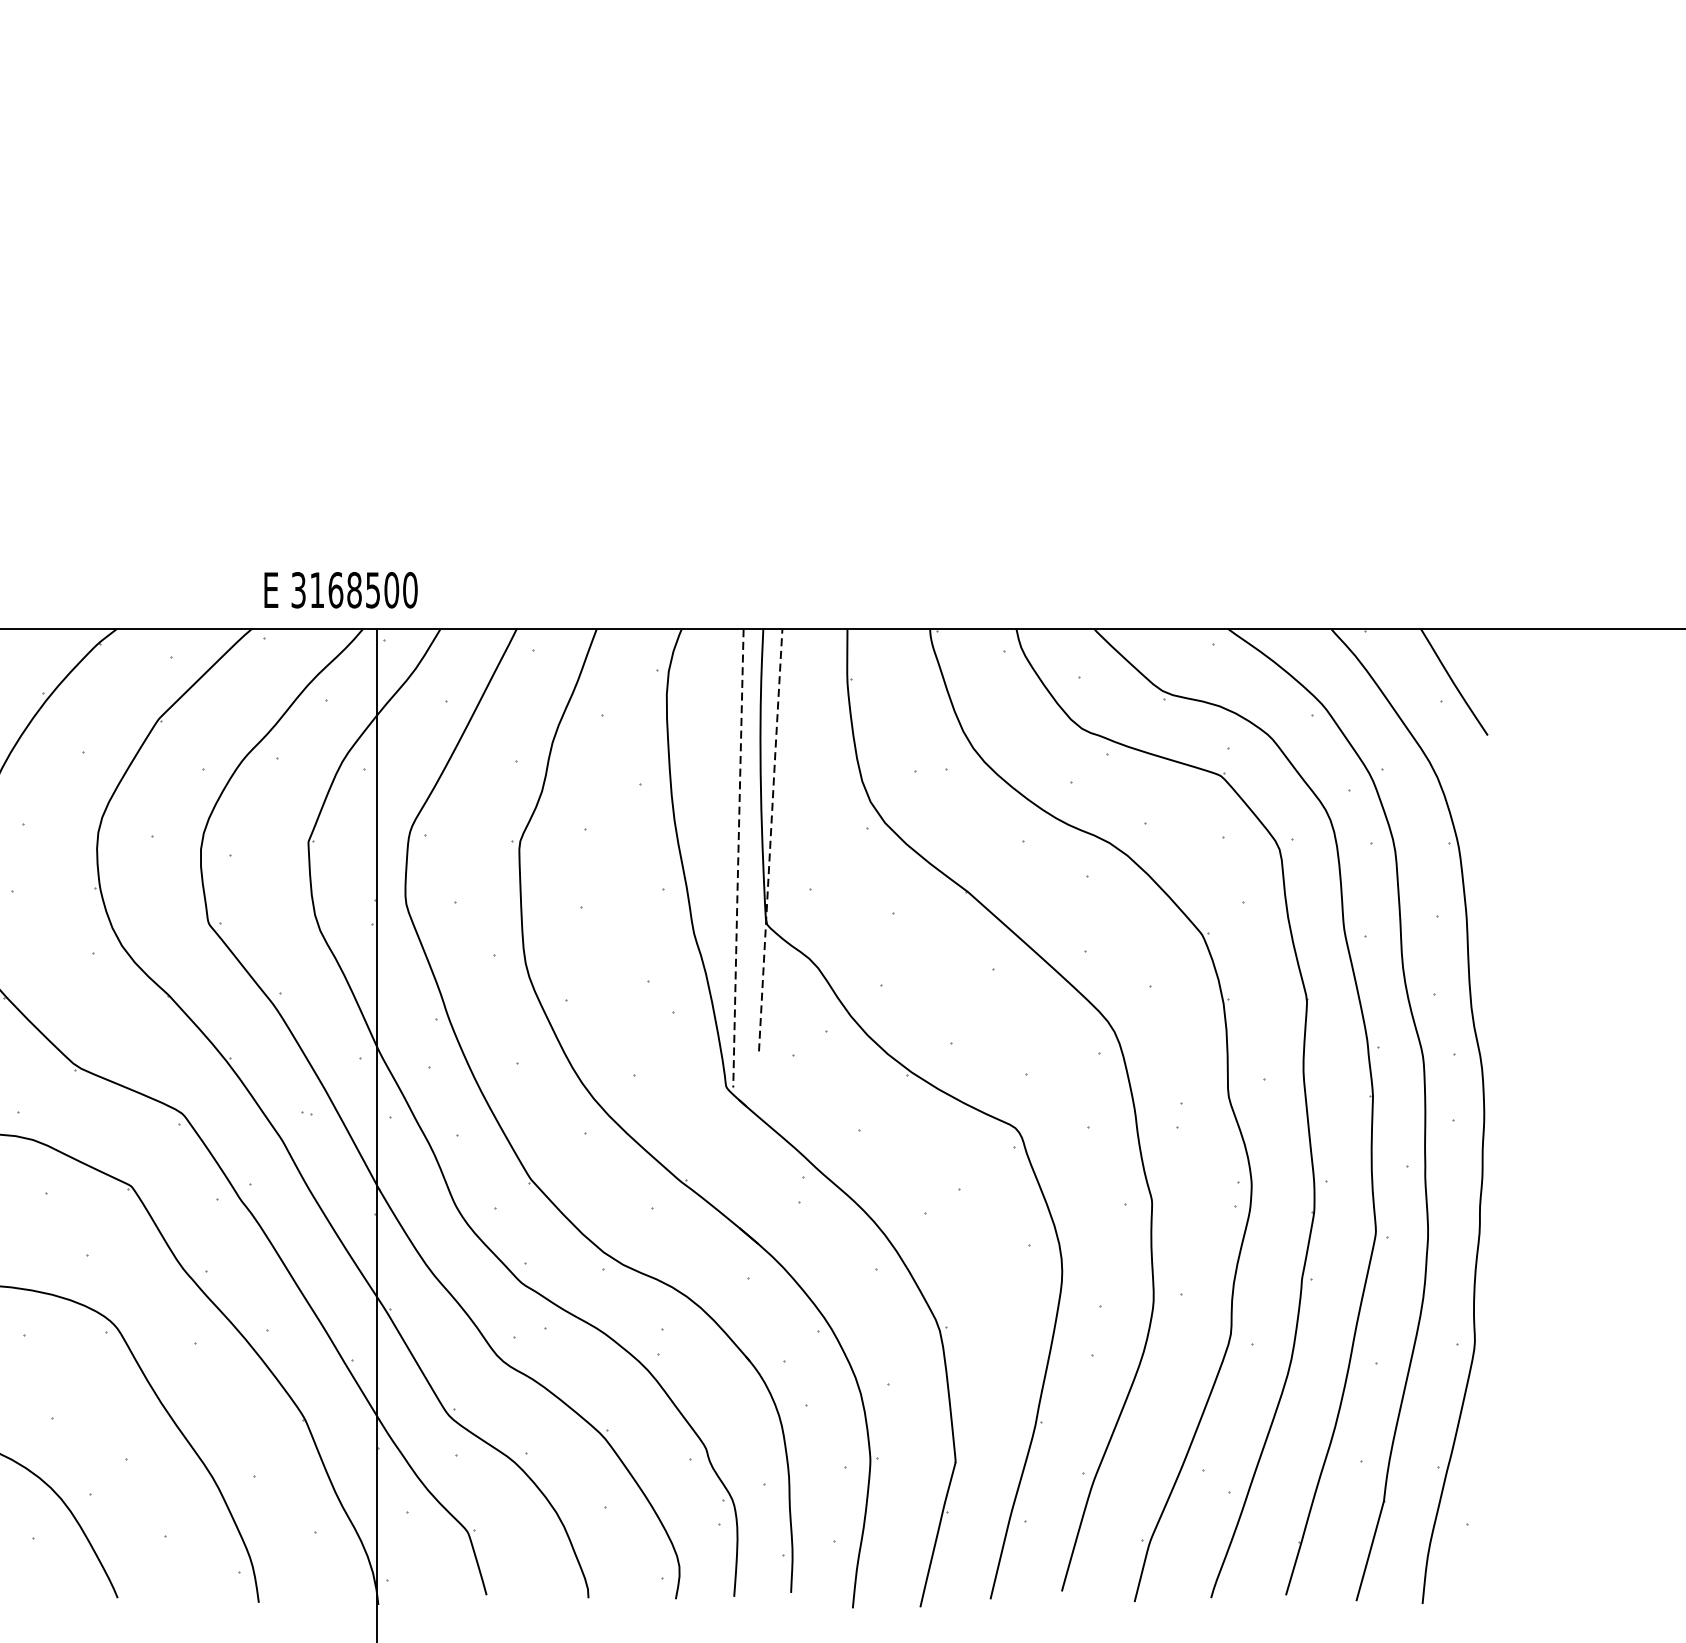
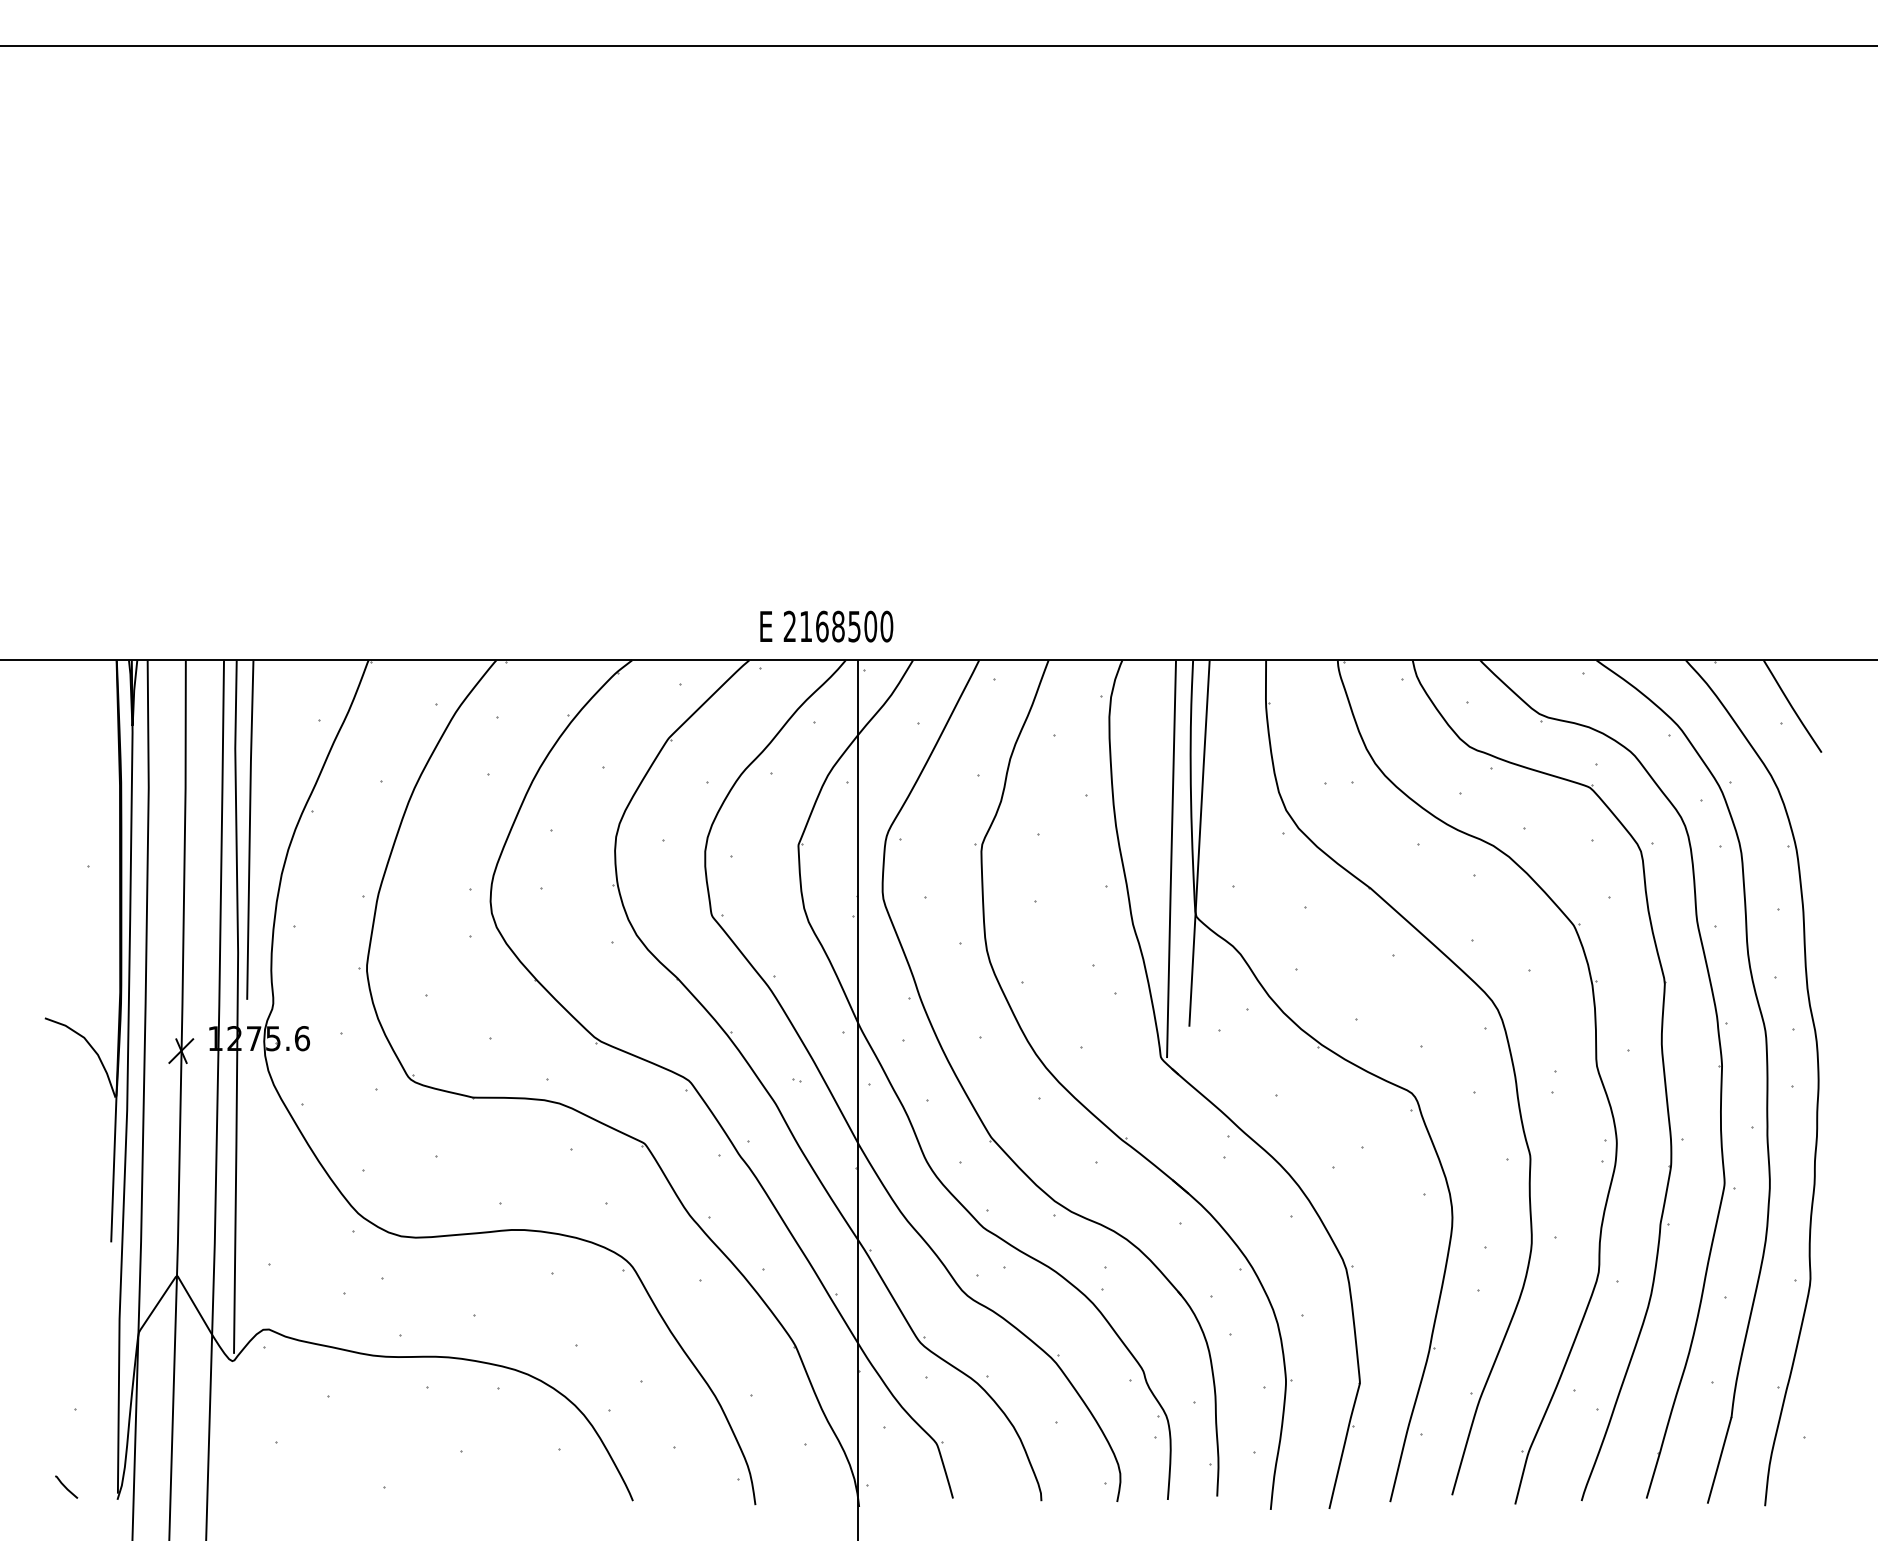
text: (298, 590) -> (789, 626), 3168500 -> 2168500
line: (770, 839) -> (1199, 842), dashed -> solid
line: (738, 857) -> (1171, 858), dashed -> solid

